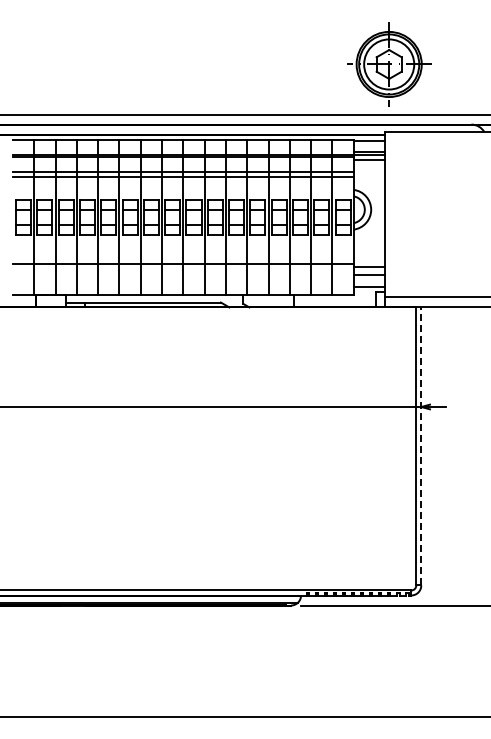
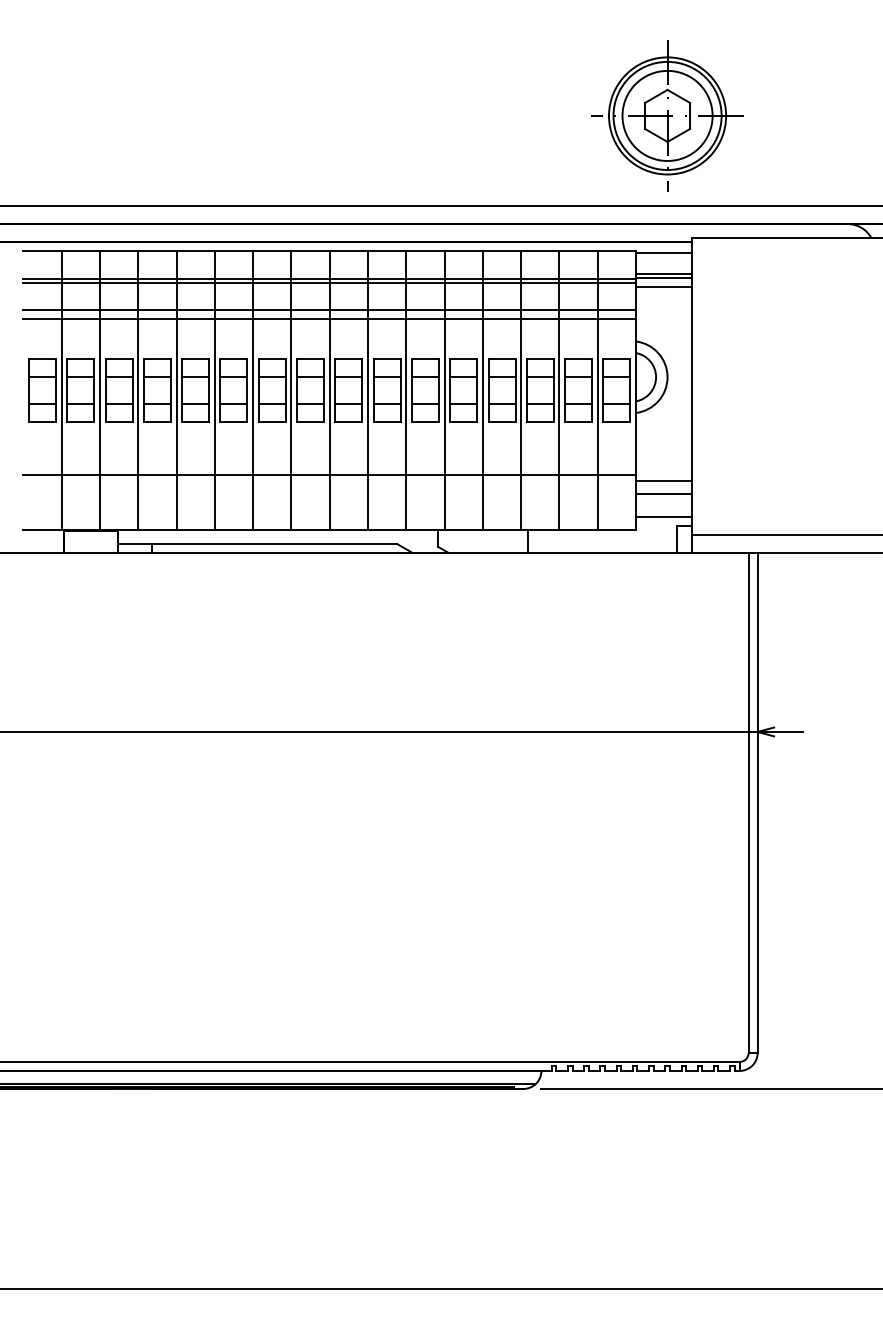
part: (389, 64) -> (668, 115), moved
line: (421, 445) -> (758, 801), dashed -> solid

